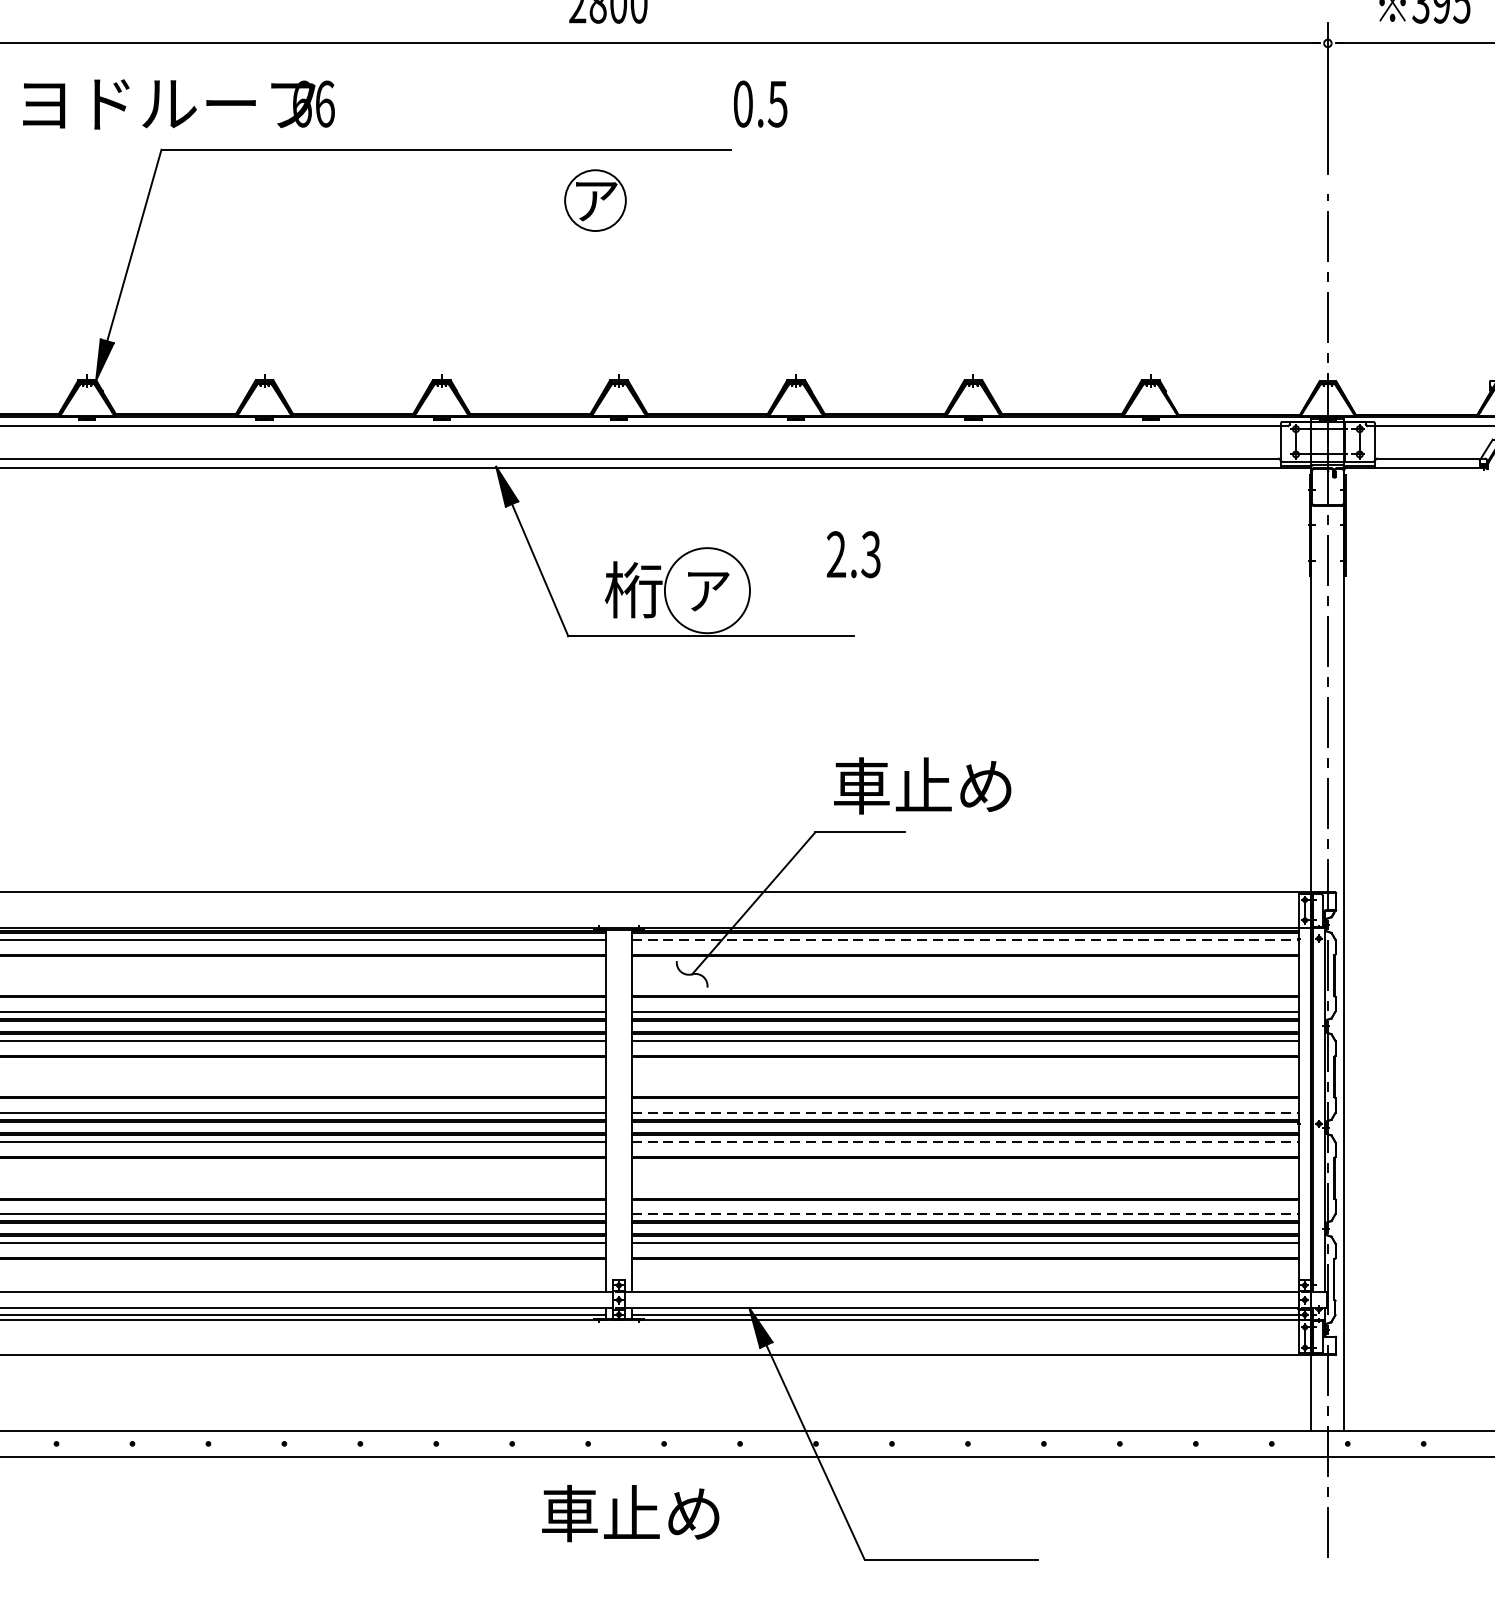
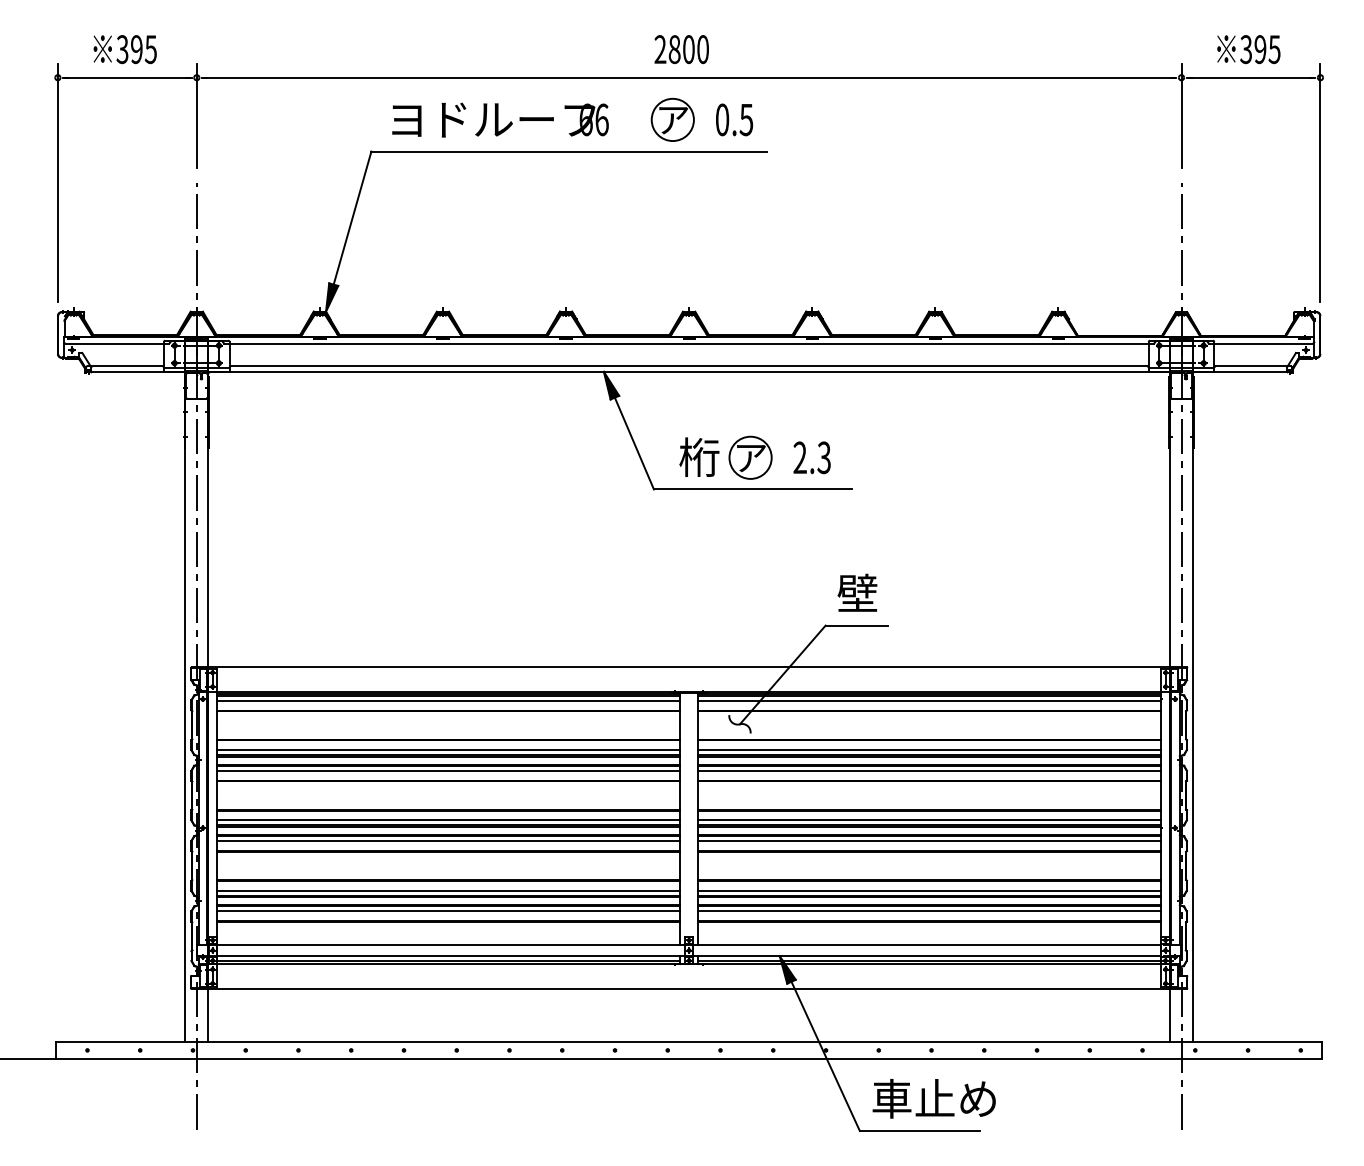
text: (178, 103) -> (500, 119), moved
text: (760, 103) -> (734, 119), moved
part: (595, 200) -> (672, 119), moved
text: (852, 554) -> (811, 457), moved
circle: (707, 590) -> (750, 457), size x0.71
text: (921, 786) -> (899, 593), 車止め -> 壁
line: (965, 940) -> (929, 700), dashed -> solid
line: (965, 1112) -> (929, 820), dashed -> solid
line: (965, 1143) -> (929, 841), dashed -> solid
line: (965, 1213) -> (929, 890), dashed -> solid
text: (629, 1513) -> (933, 1098), moved

